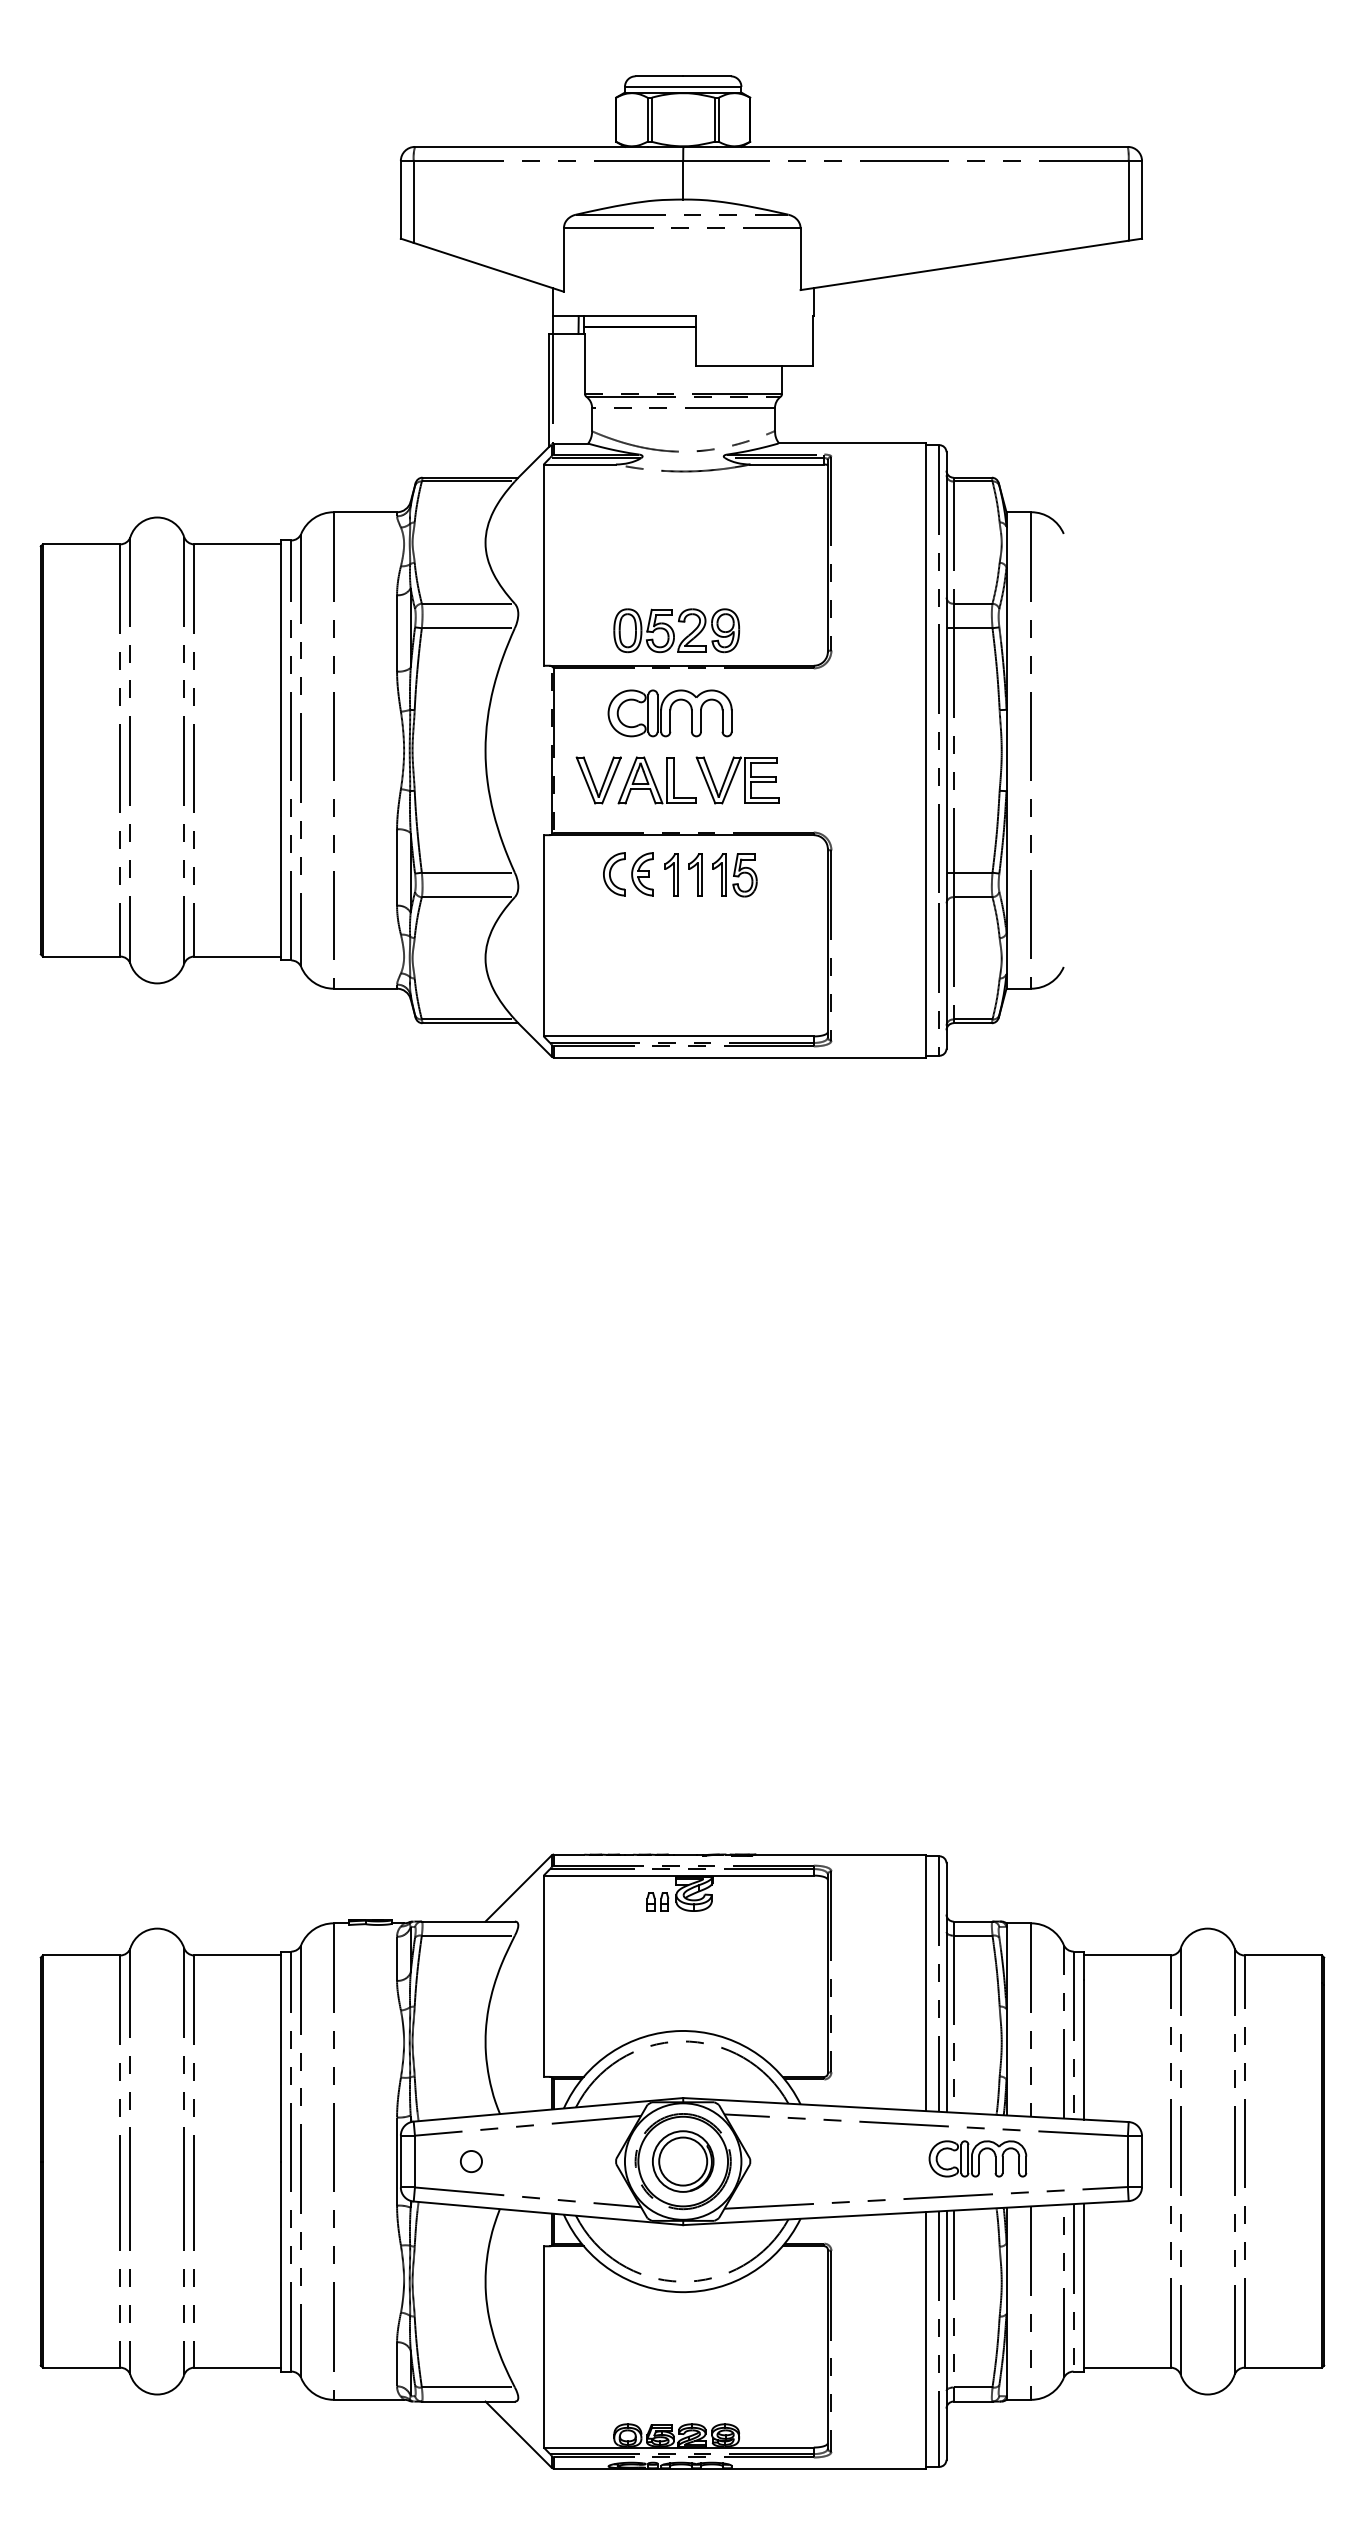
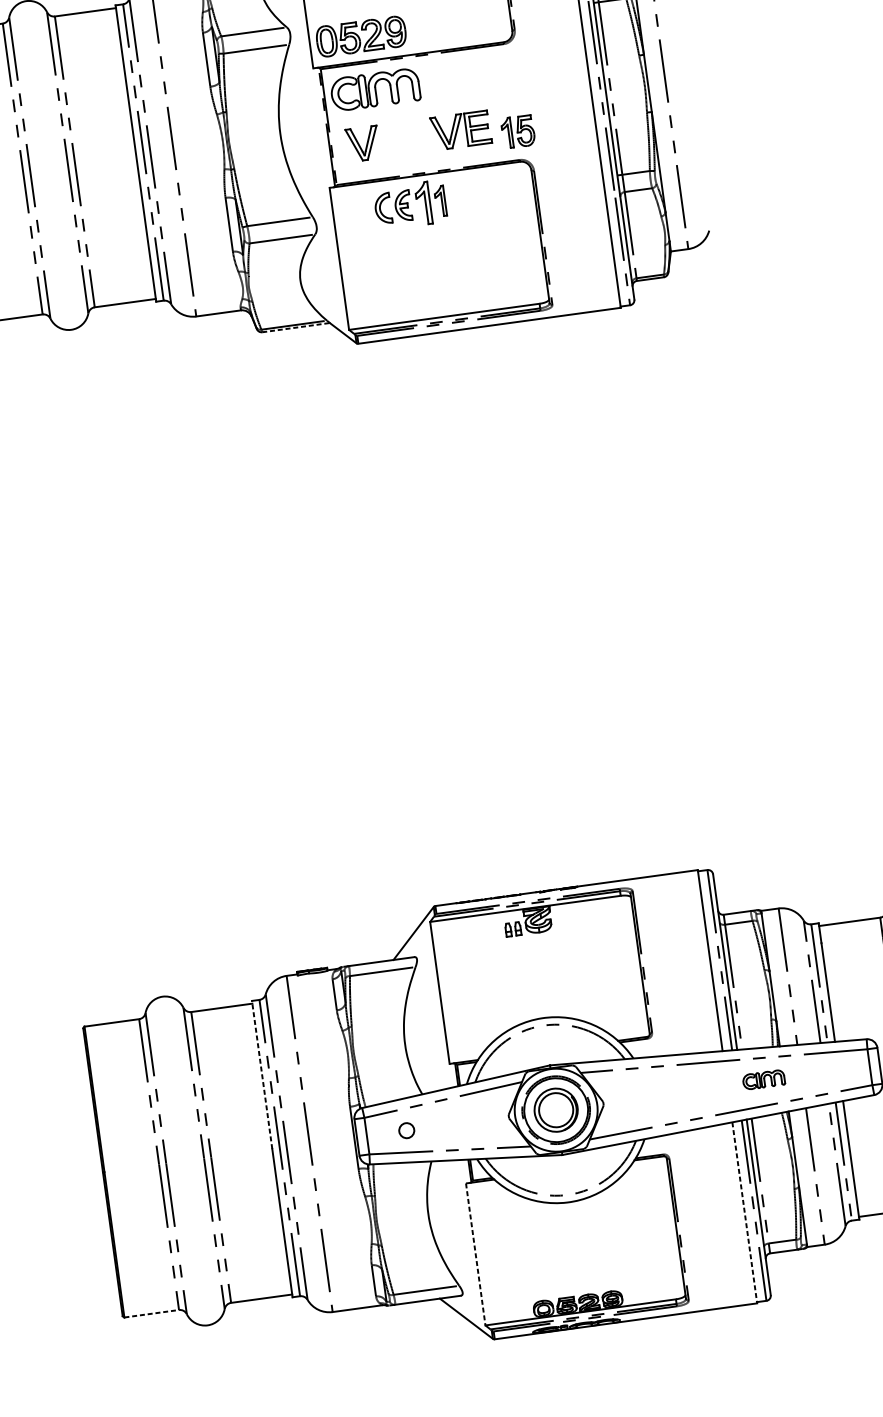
part: (676, 630) -> (361, 36), moved
part: (669, 713) -> (374, 89), moved
part: (656, 780) -> (403, 138), removed
part: (671, 874) -> (423, 203), size x1.4
part: (734, 875) -> (518, 132), moved
line: (470, 1023) -> (296, 327), solid -> dashed
line: (280, 2056) -> (261, 1074), solid -> dashed
part: (977, 2158) -> (763, 1079), size x0.6
line: (926, 2340) -> (745, 1212), solid -> dashed
line: (543, 2346) -> (475, 1254), solid -> dashed
line: (81, 2367) -> (151, 1313), solid -> dashed

